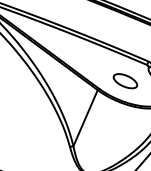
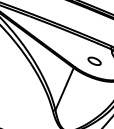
part: (125, 81) -> (94, 61), size x0.7

